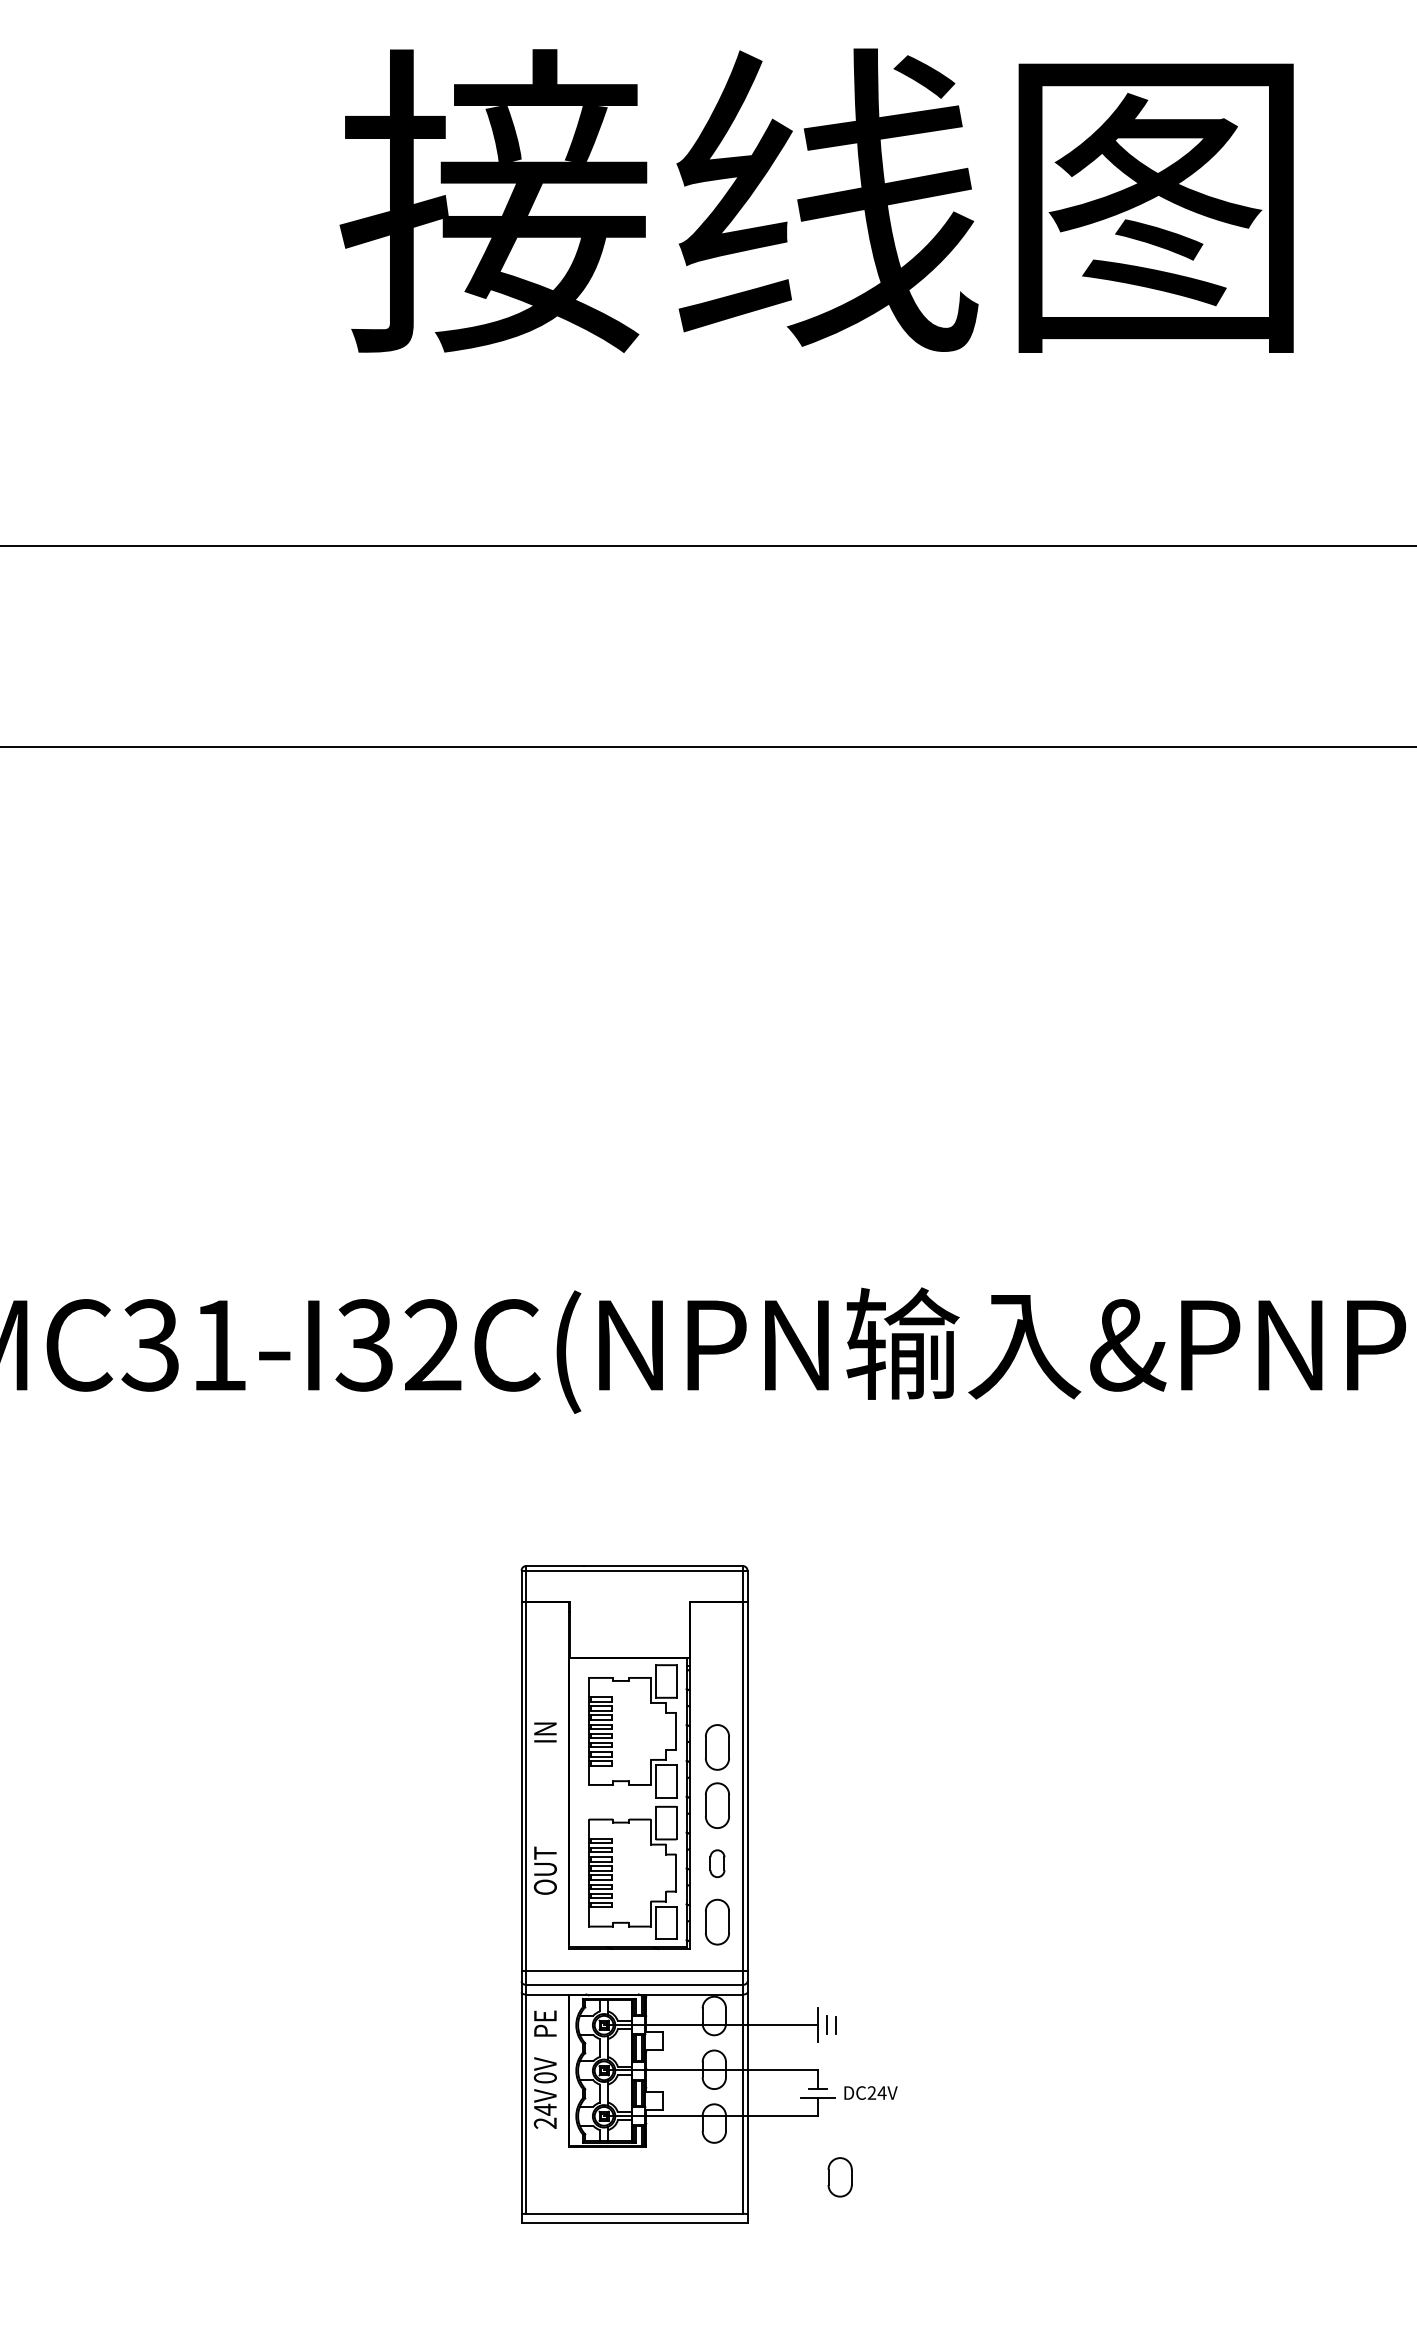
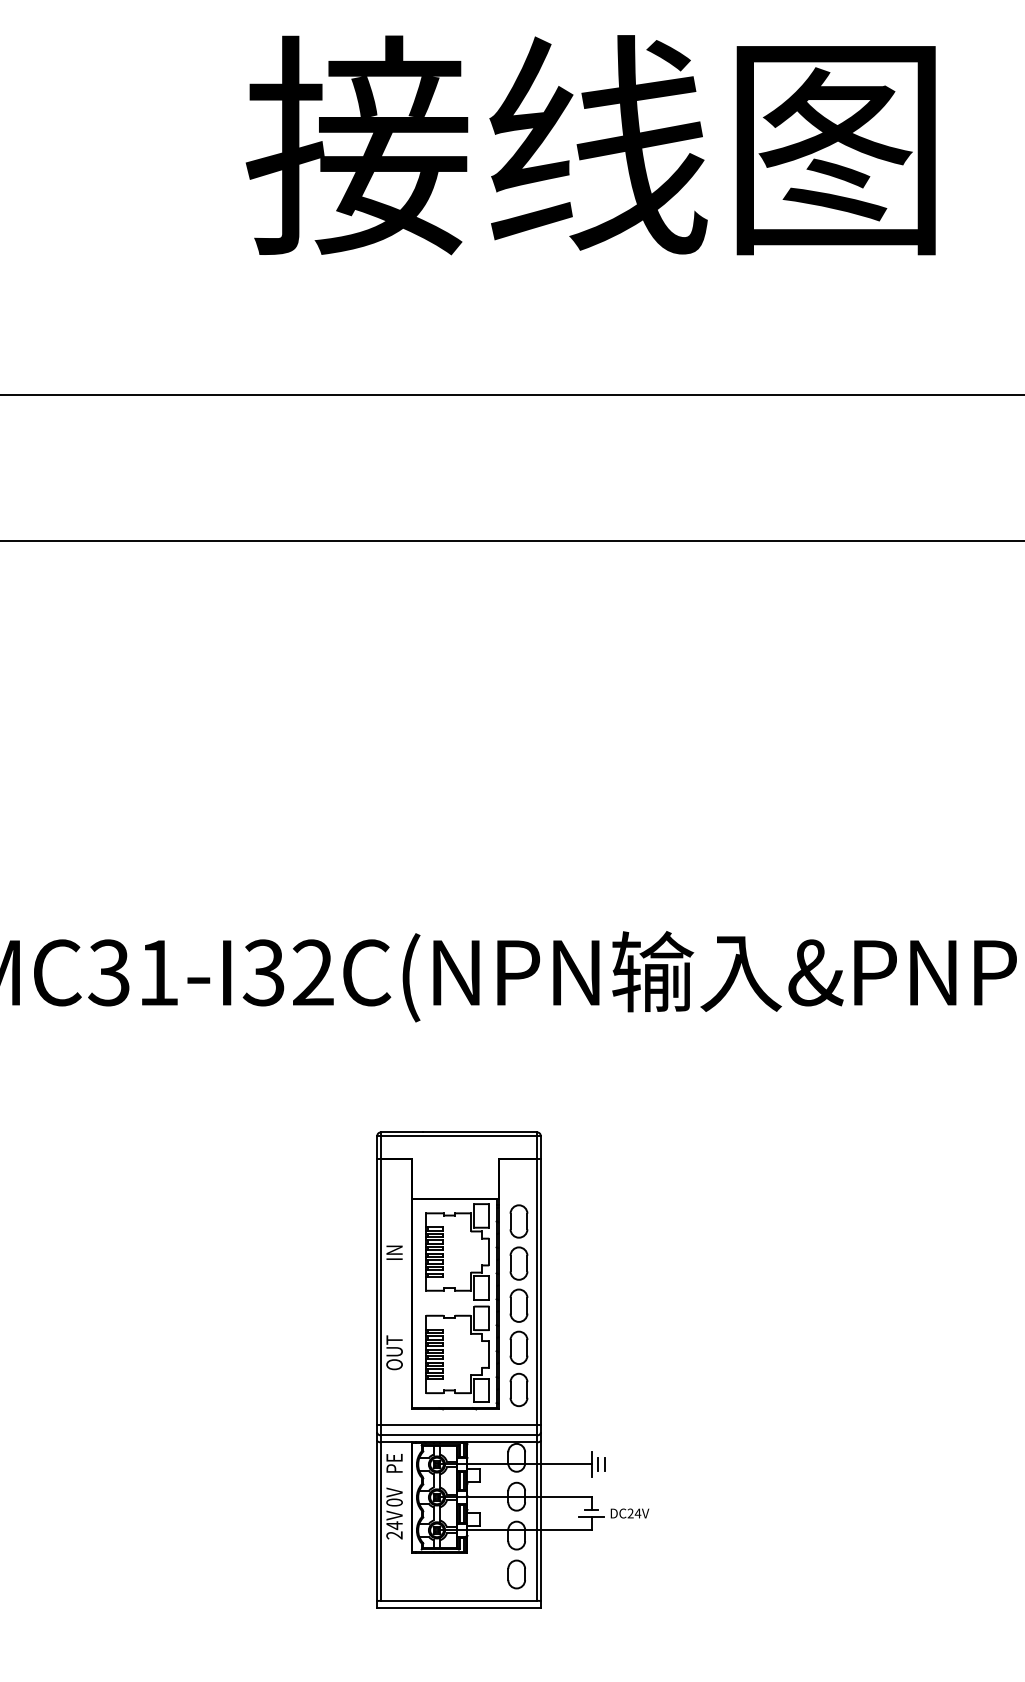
part: (716, 1689) -> (518, 1221), added
part: (716, 1863) -> (518, 1347), size x1.67
part: (839, 2177) -> (516, 1574), moved

